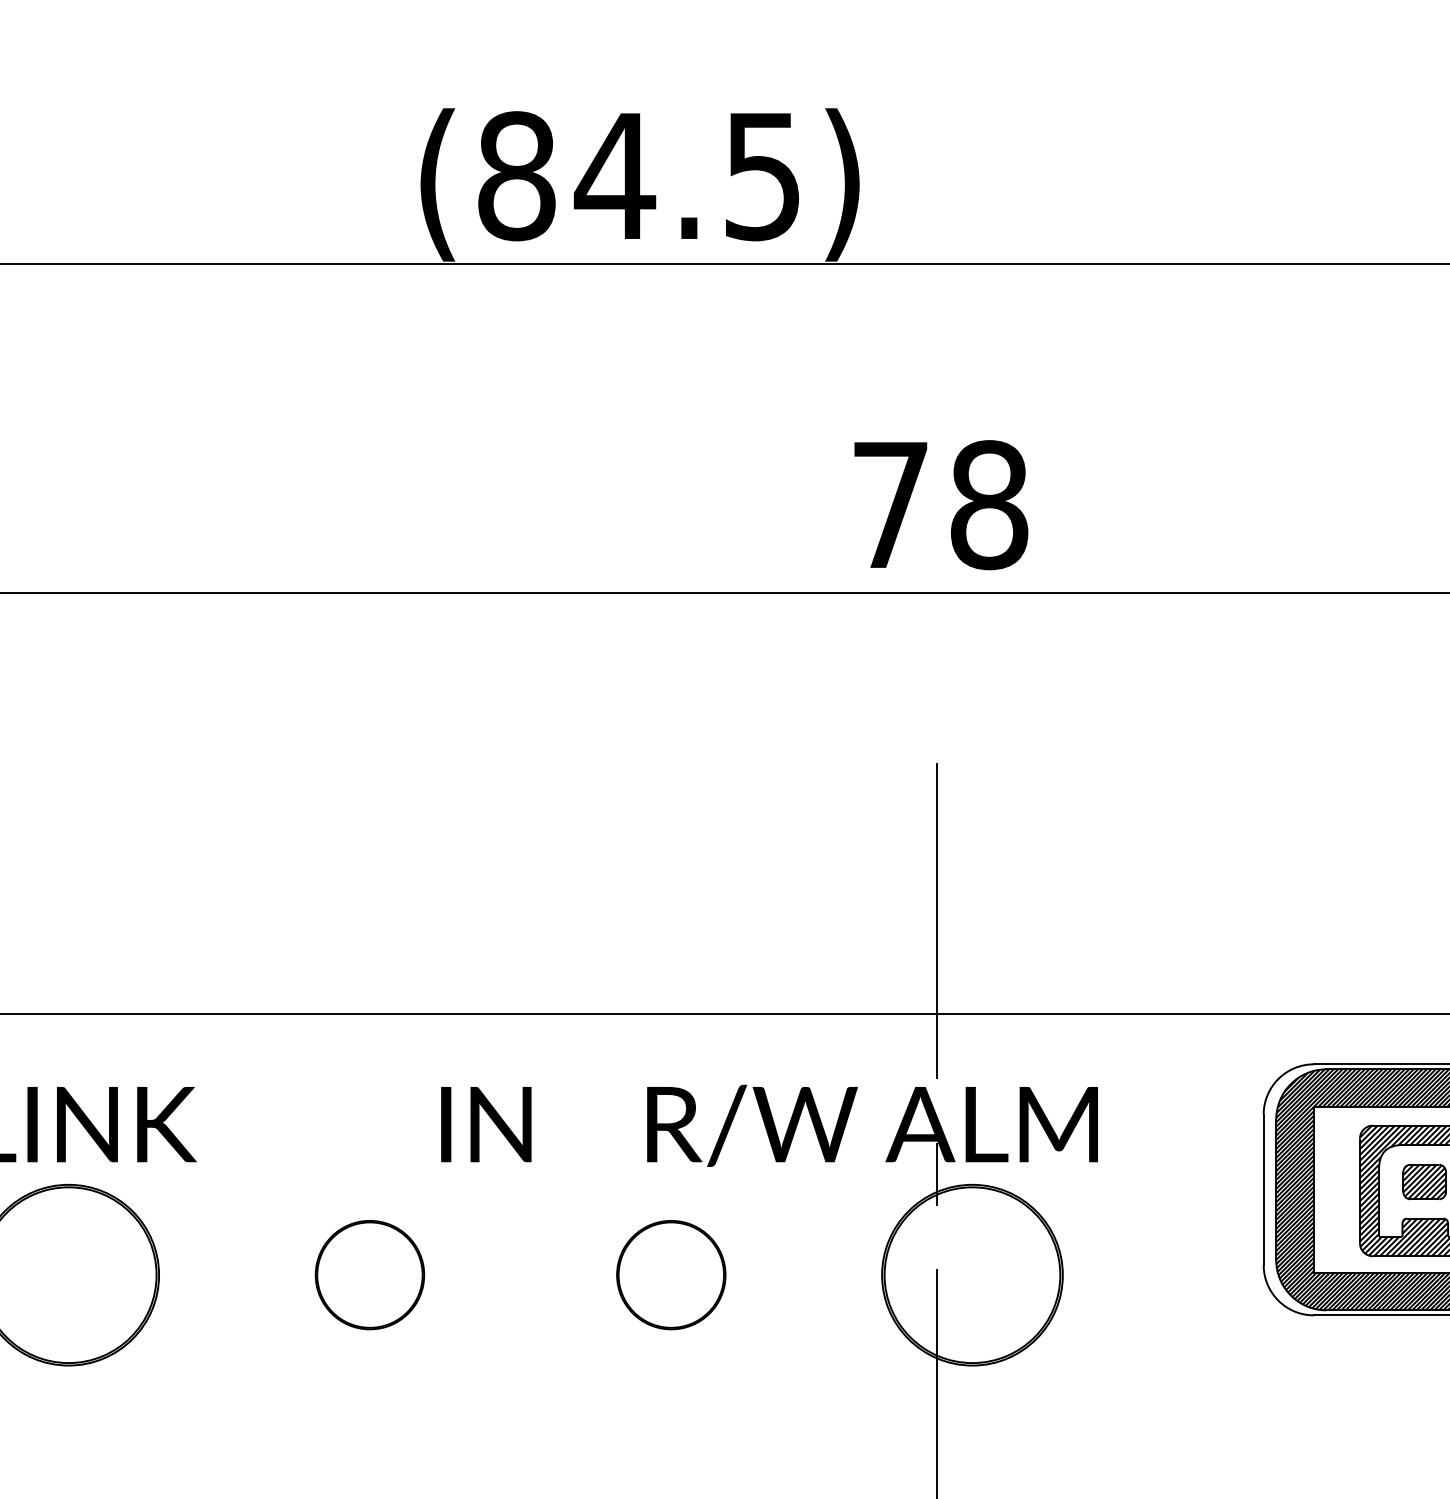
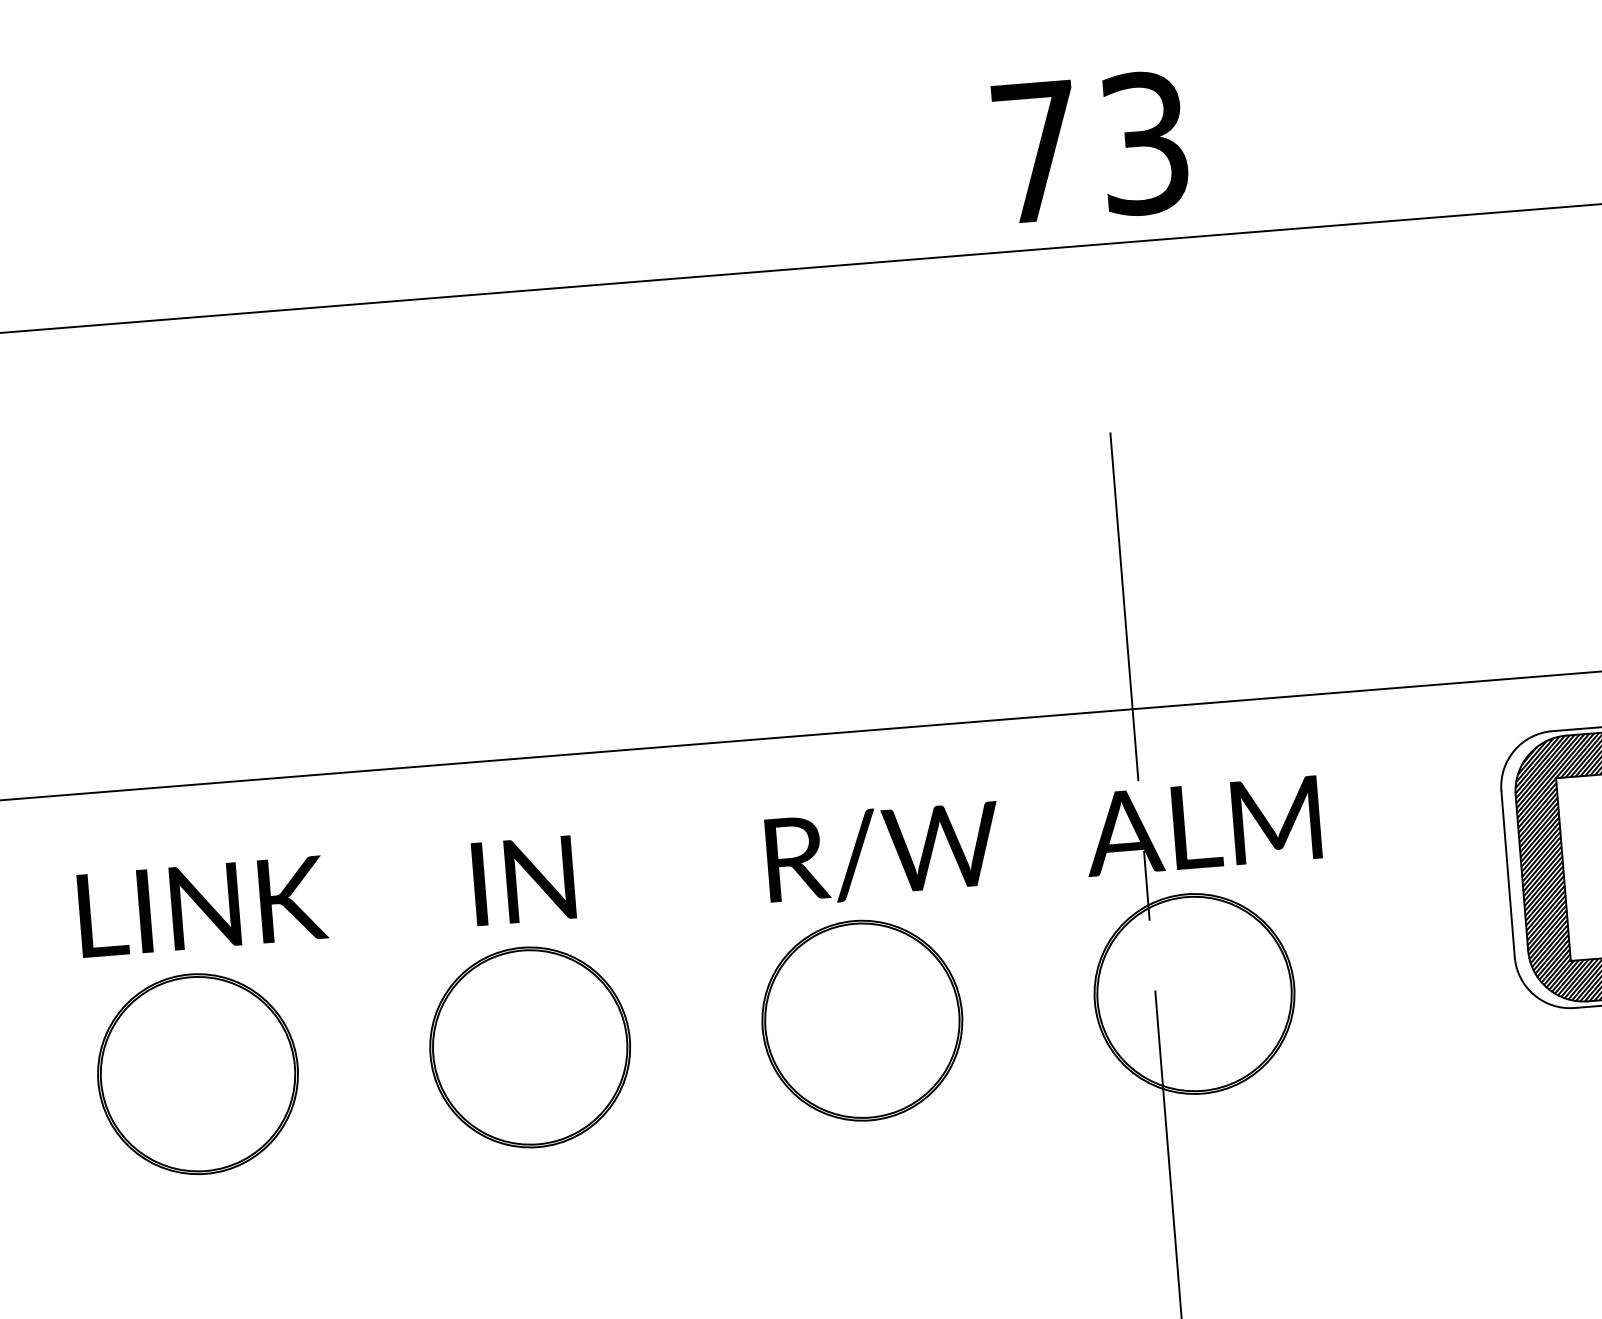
text: (989, 505) -> (1145, 143), 78 -> 73
text: (486, 1124) -> (524, 880), moved
text: (752, 1125) -> (883, 852), moved
part: (369, 1274) -> (529, 1046), size x1.67
part: (671, 1274) -> (862, 1019), size x1.67

